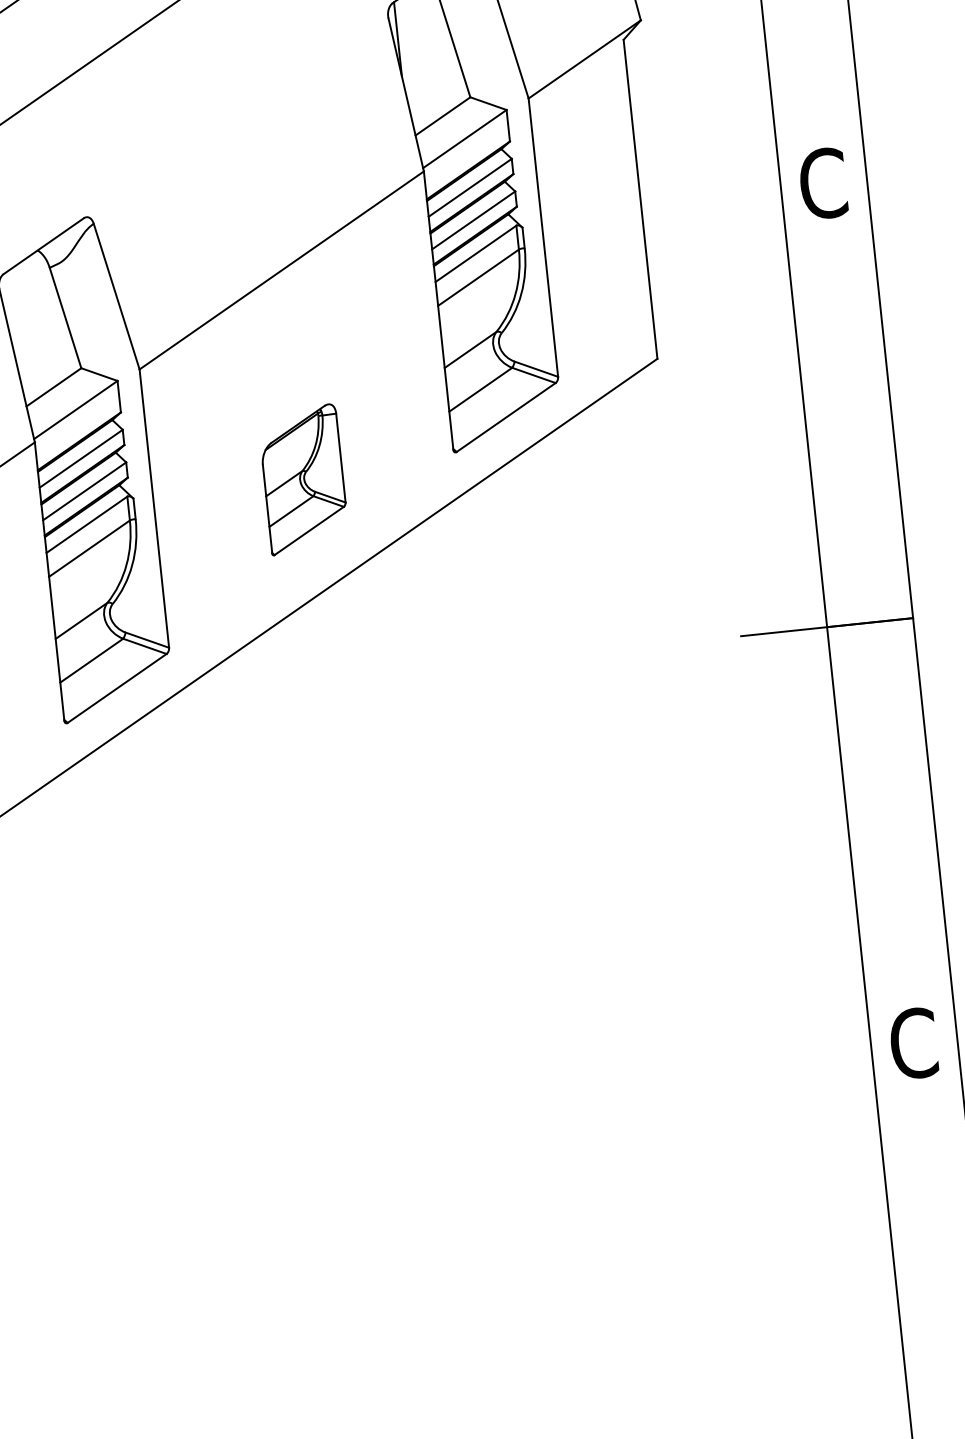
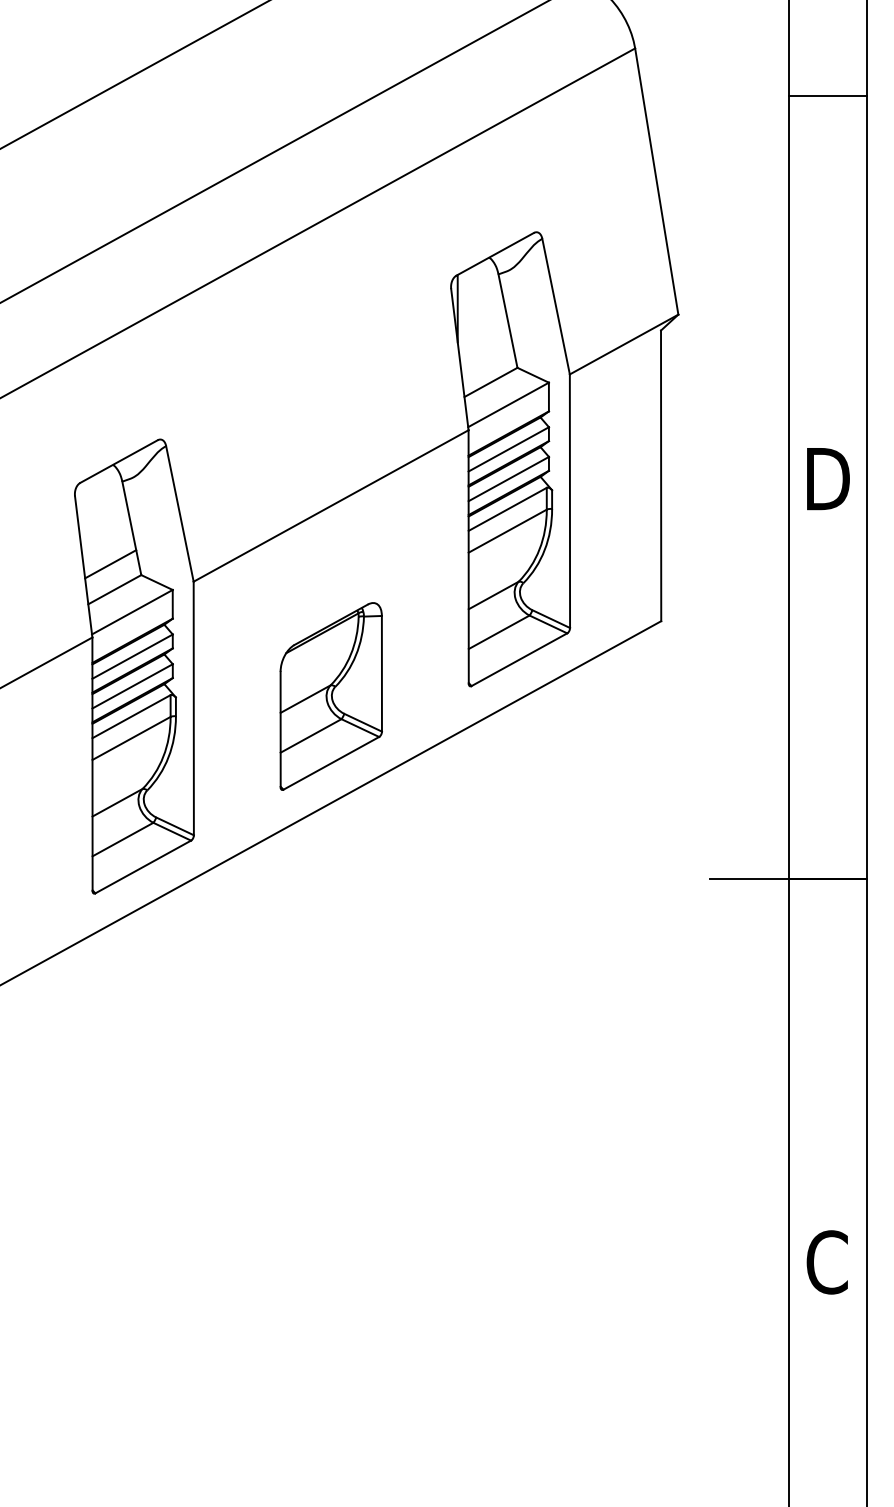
text: (823, 183) -> (827, 478), C -> D
line: (46, 360) -> (110, 564), added
part: (303, 479) -> (330, 696), size x1.43

